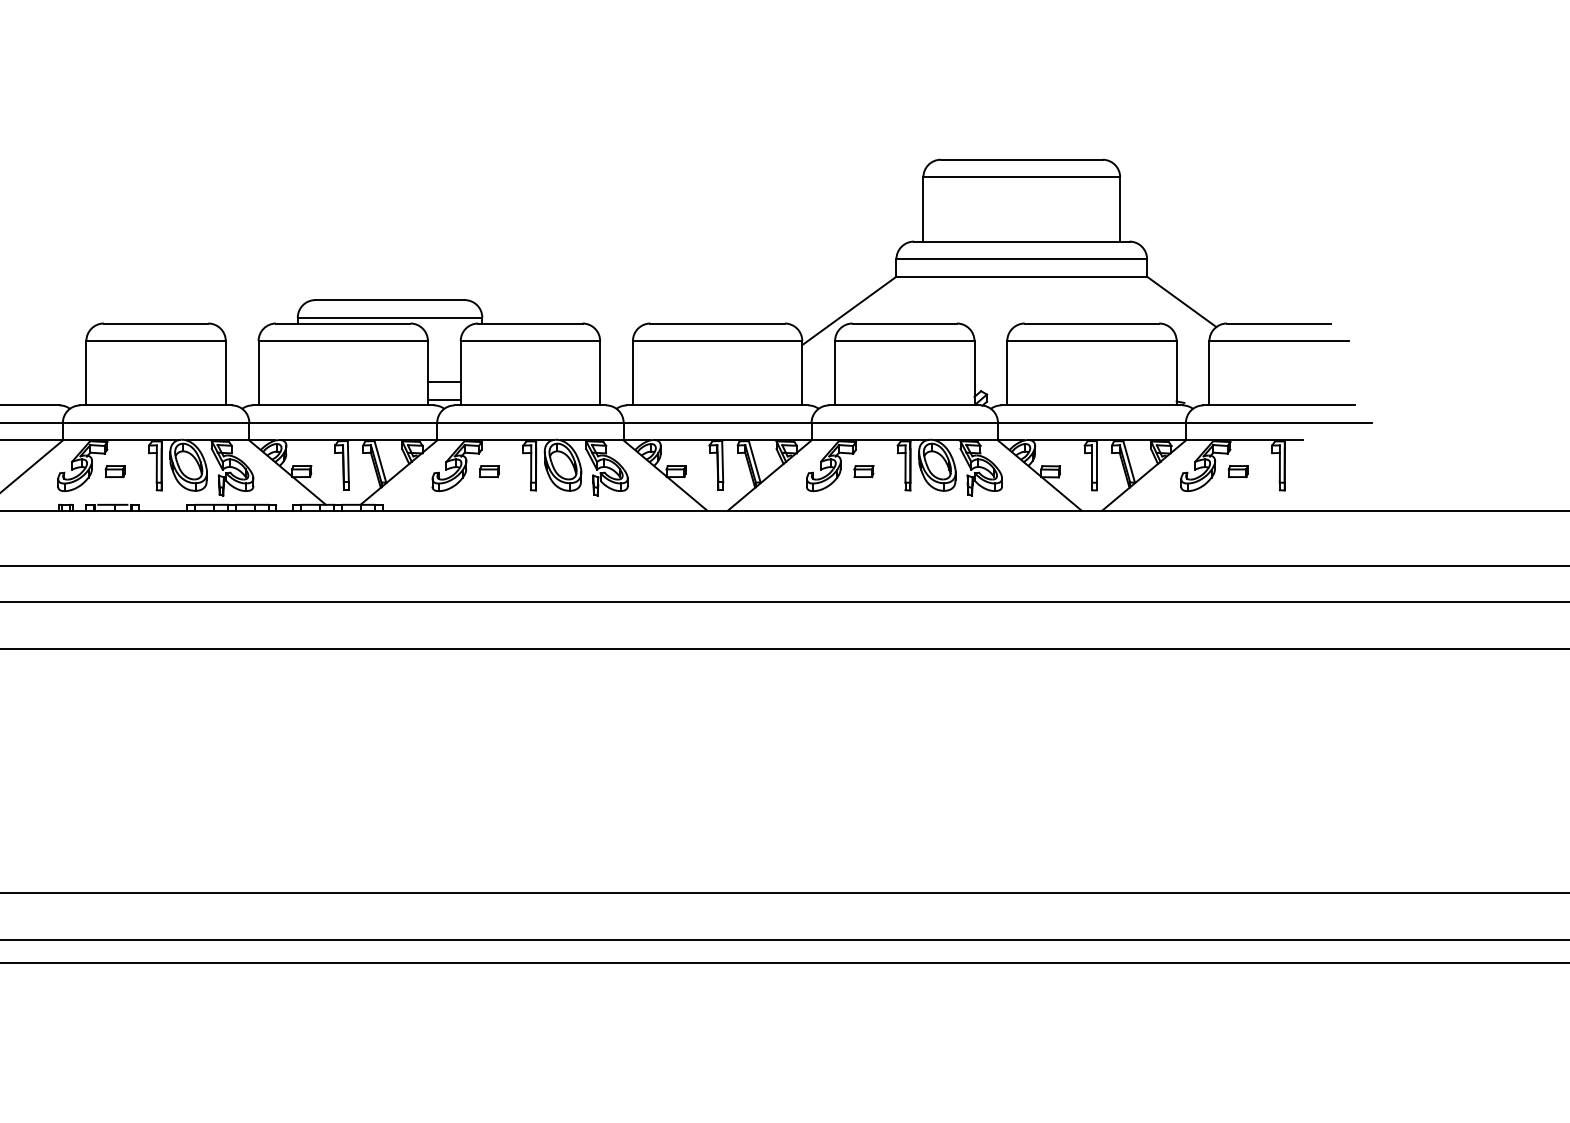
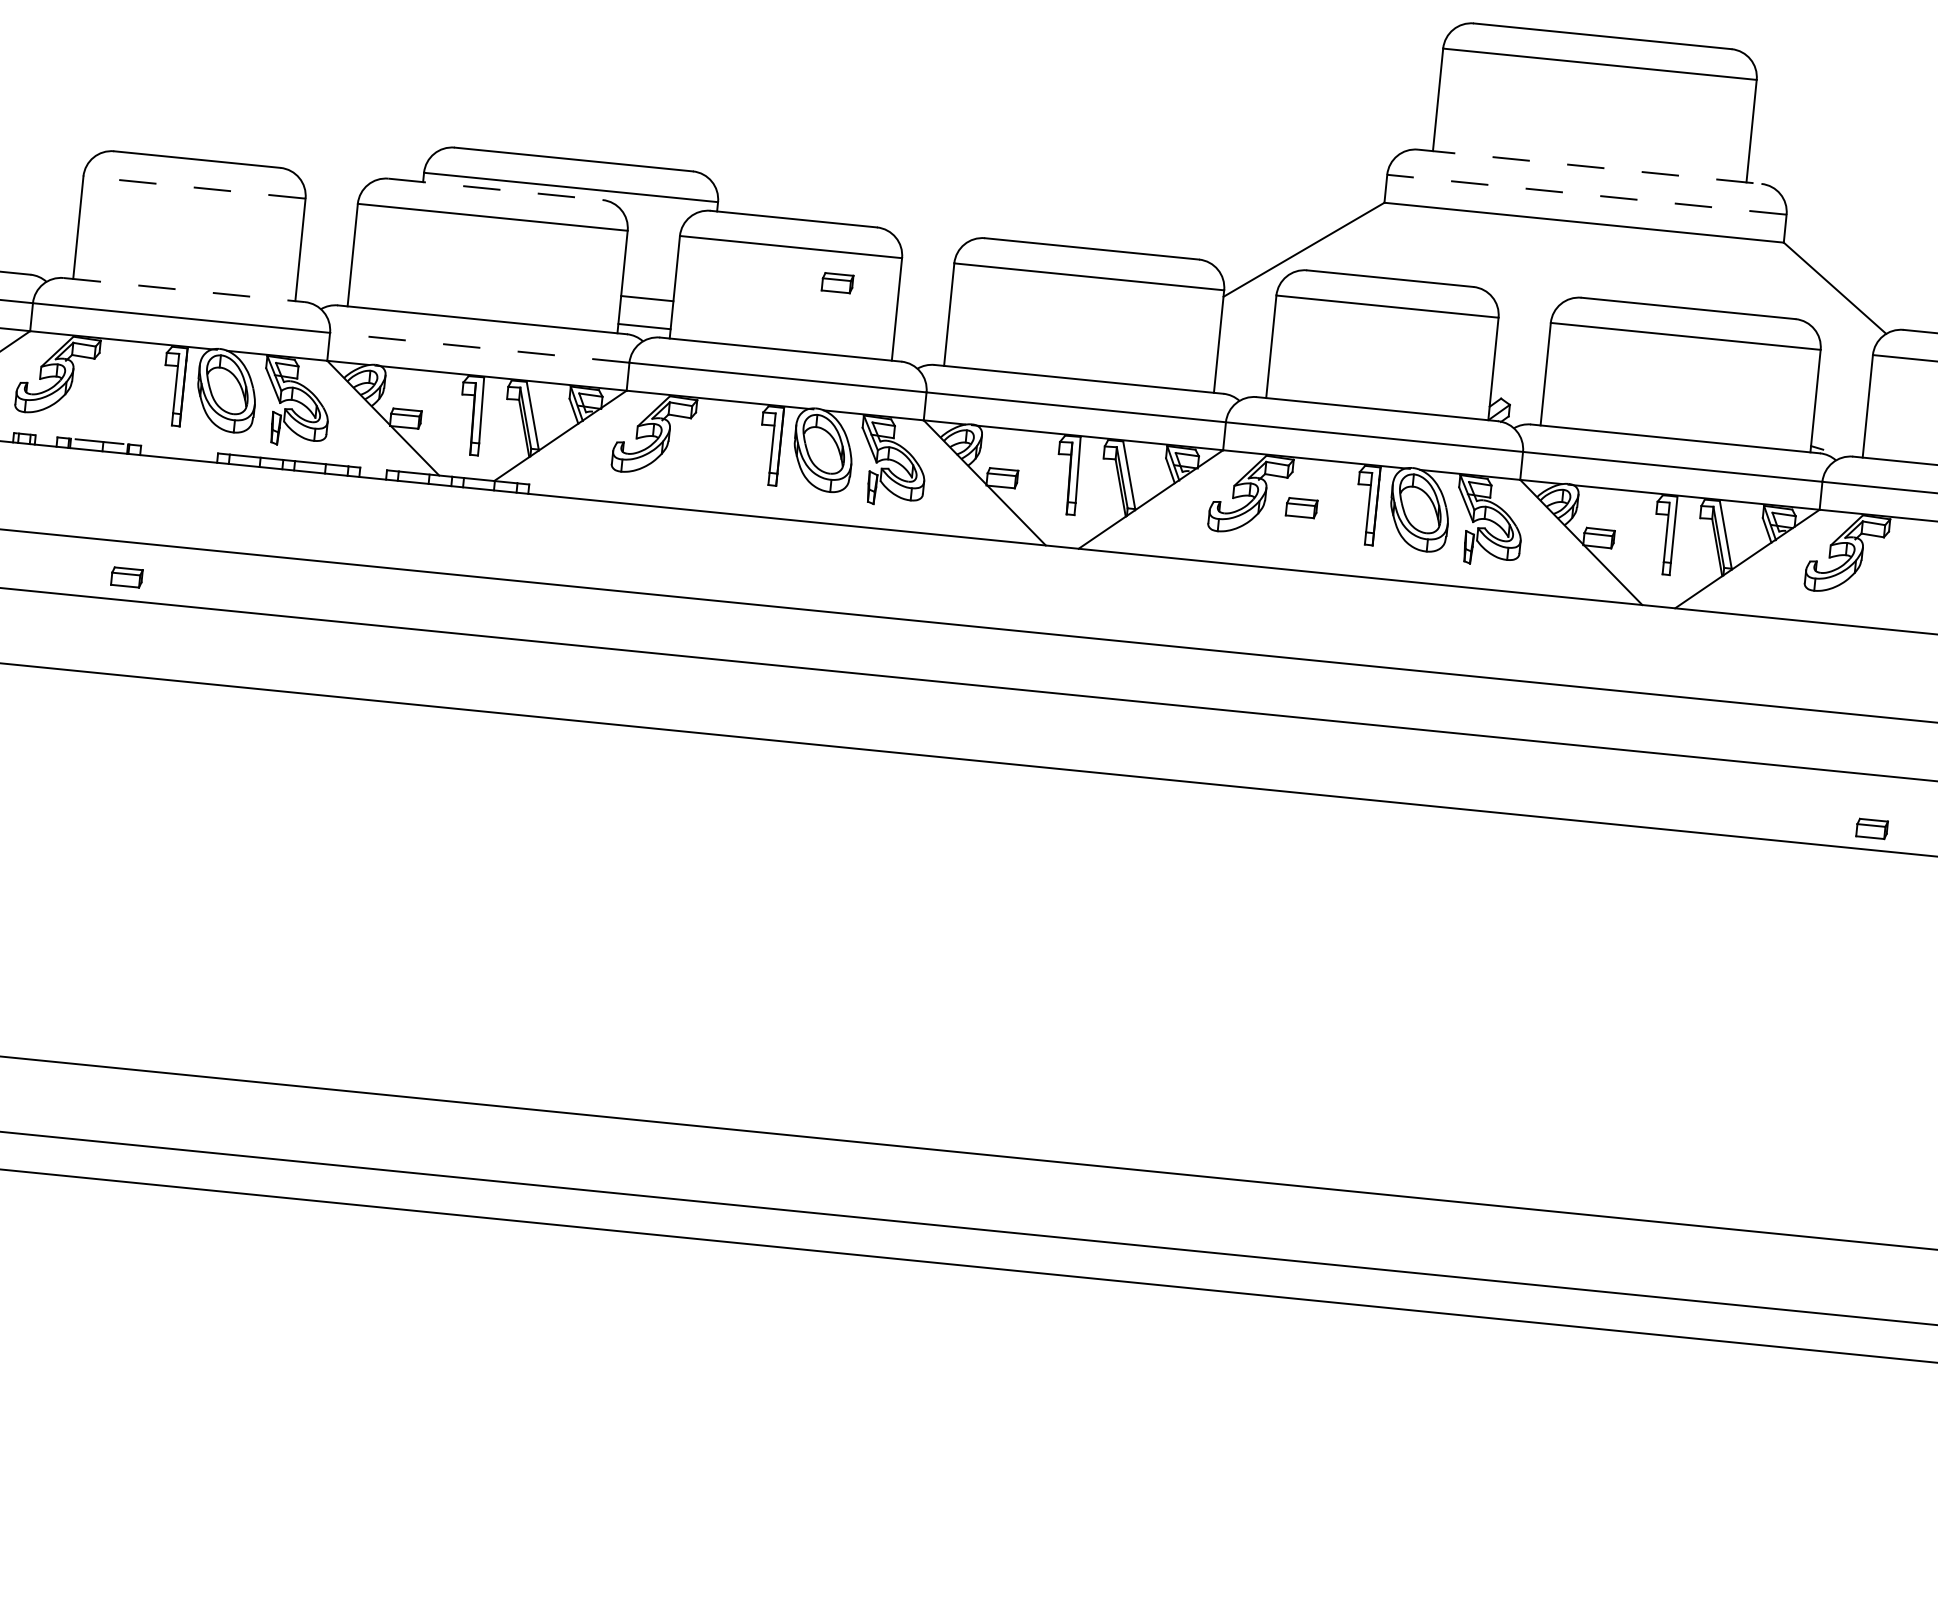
line: (1021, 241) -> (1589, 166), solid -> dashed
line: (1021, 259) -> (1586, 195), solid -> dashed
line: (343, 323) -> (495, 189), solid -> dashed
line: (156, 341) -> (195, 188), solid -> dashed
line: (156, 405) -> (184, 290), solid -> dashed
line: (343, 422) -> (480, 347), solid -> dashed
part: (114, 471) -> (125, 577), moved
part: (489, 471) -> (837, 283), moved
part: (1237, 471) -> (1870, 828), moved

